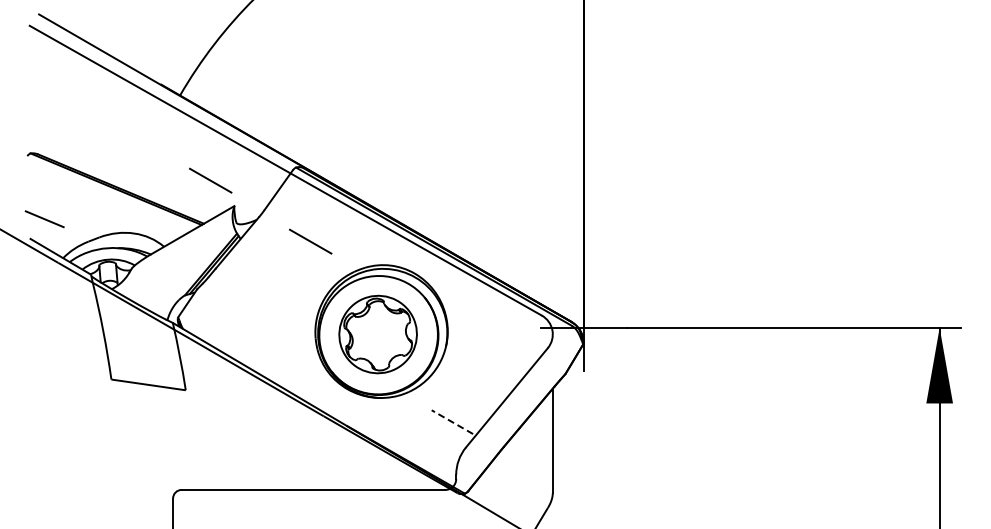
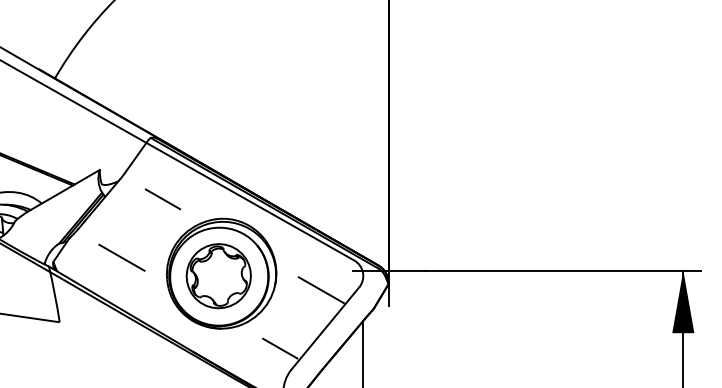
line: (210, 180) -> (80, 148), removed
line: (260, 312) -> (121, 257), added
line: (501, 351) -> (320, 290), added
line: (452, 422) -> (280, 348), dashed -> solid

